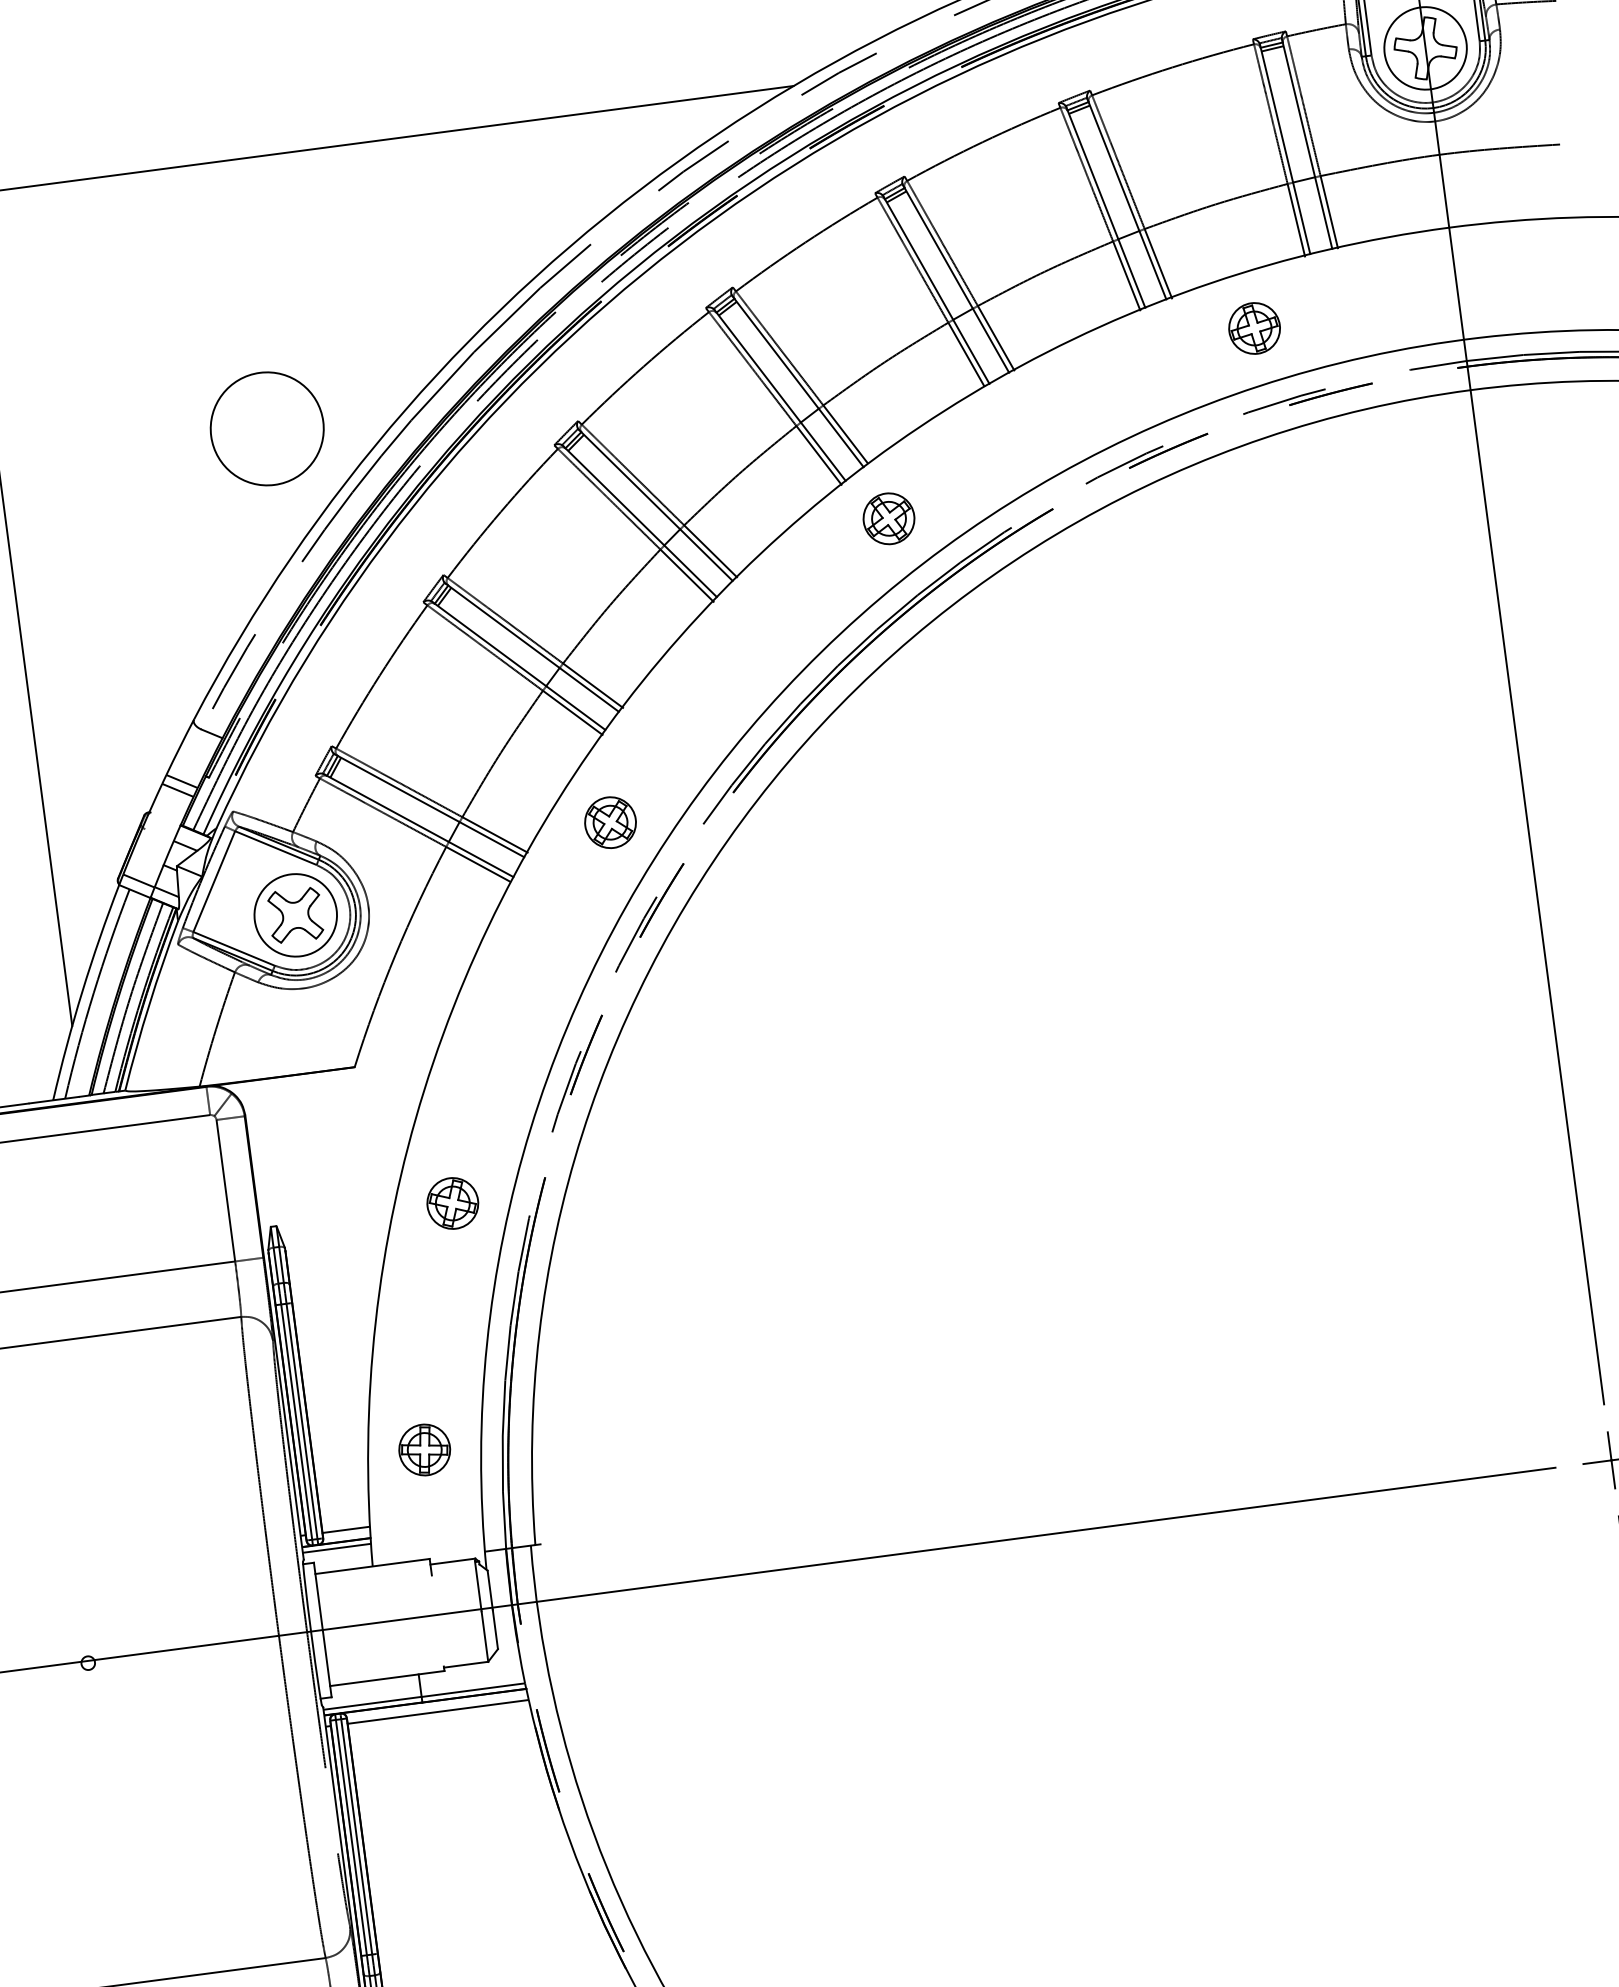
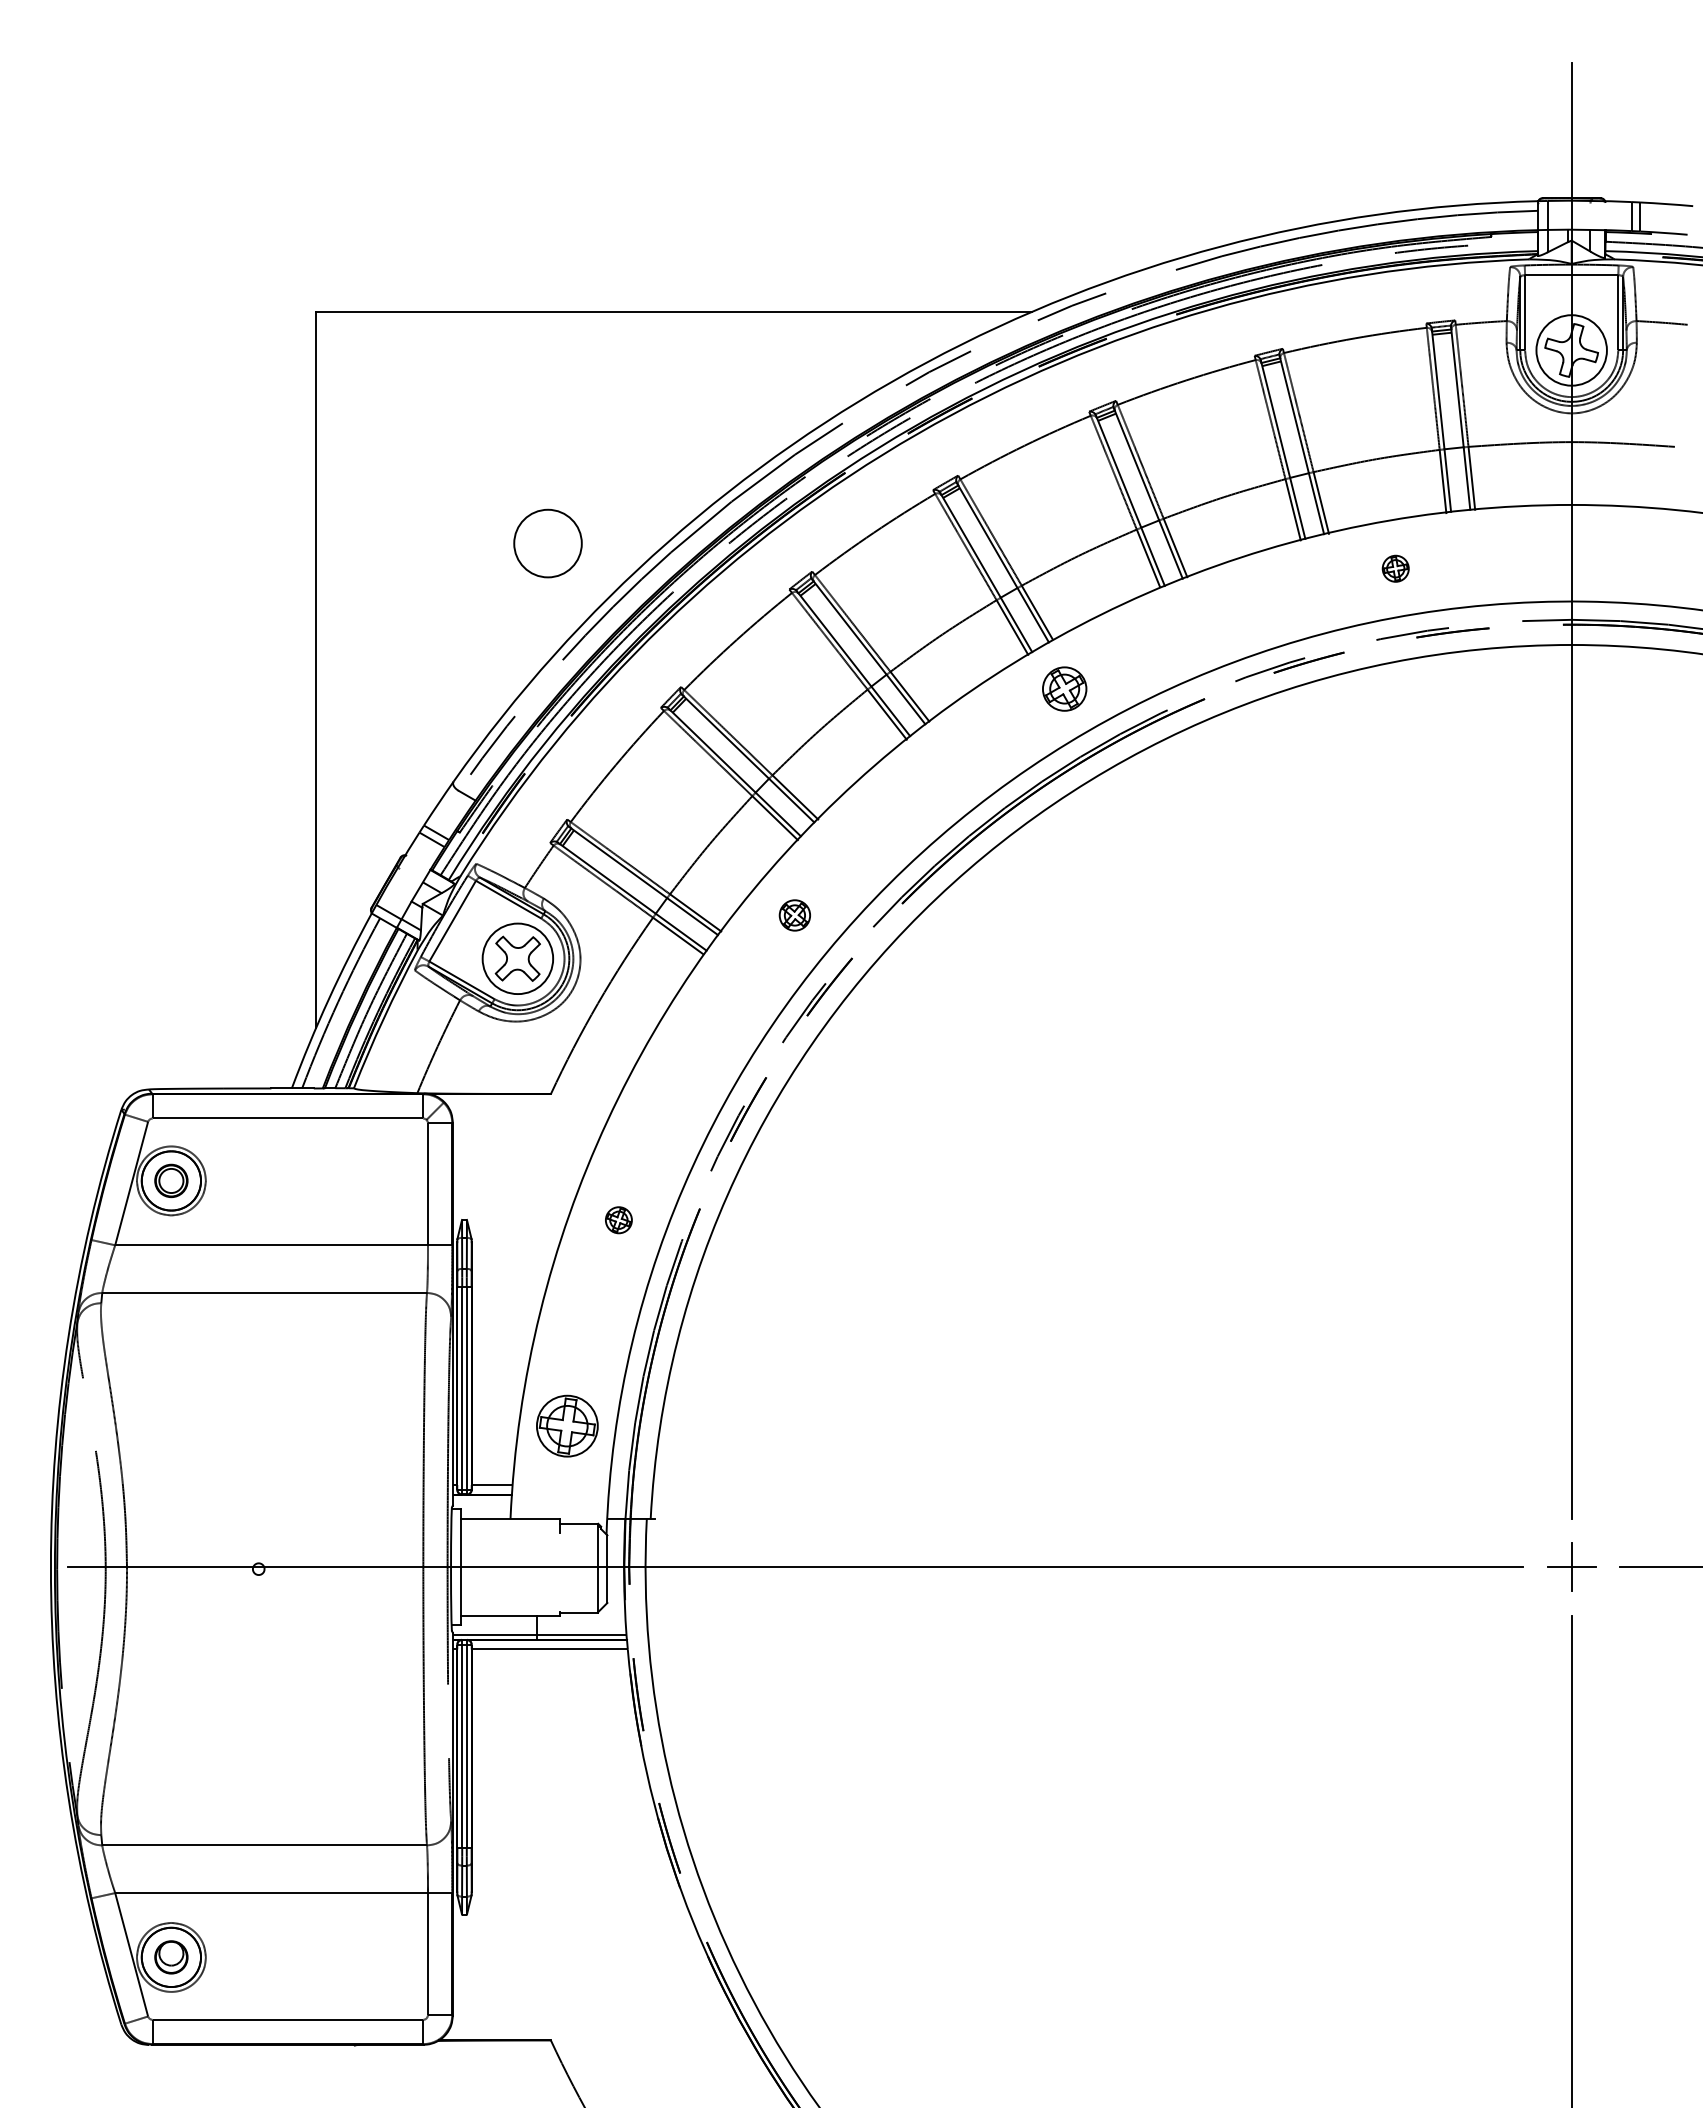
part: (1254, 328) -> (1395, 568), size x0.6
circle: (266, 428) -> (547, 543), size x0.7
part: (610, 822) -> (794, 915), size x0.7
part: (452, 1202) -> (618, 1219), size x0.6
part: (424, 1449) -> (567, 1425), size x1.4
line: (336, 1548) -> (481, 1499), removed

